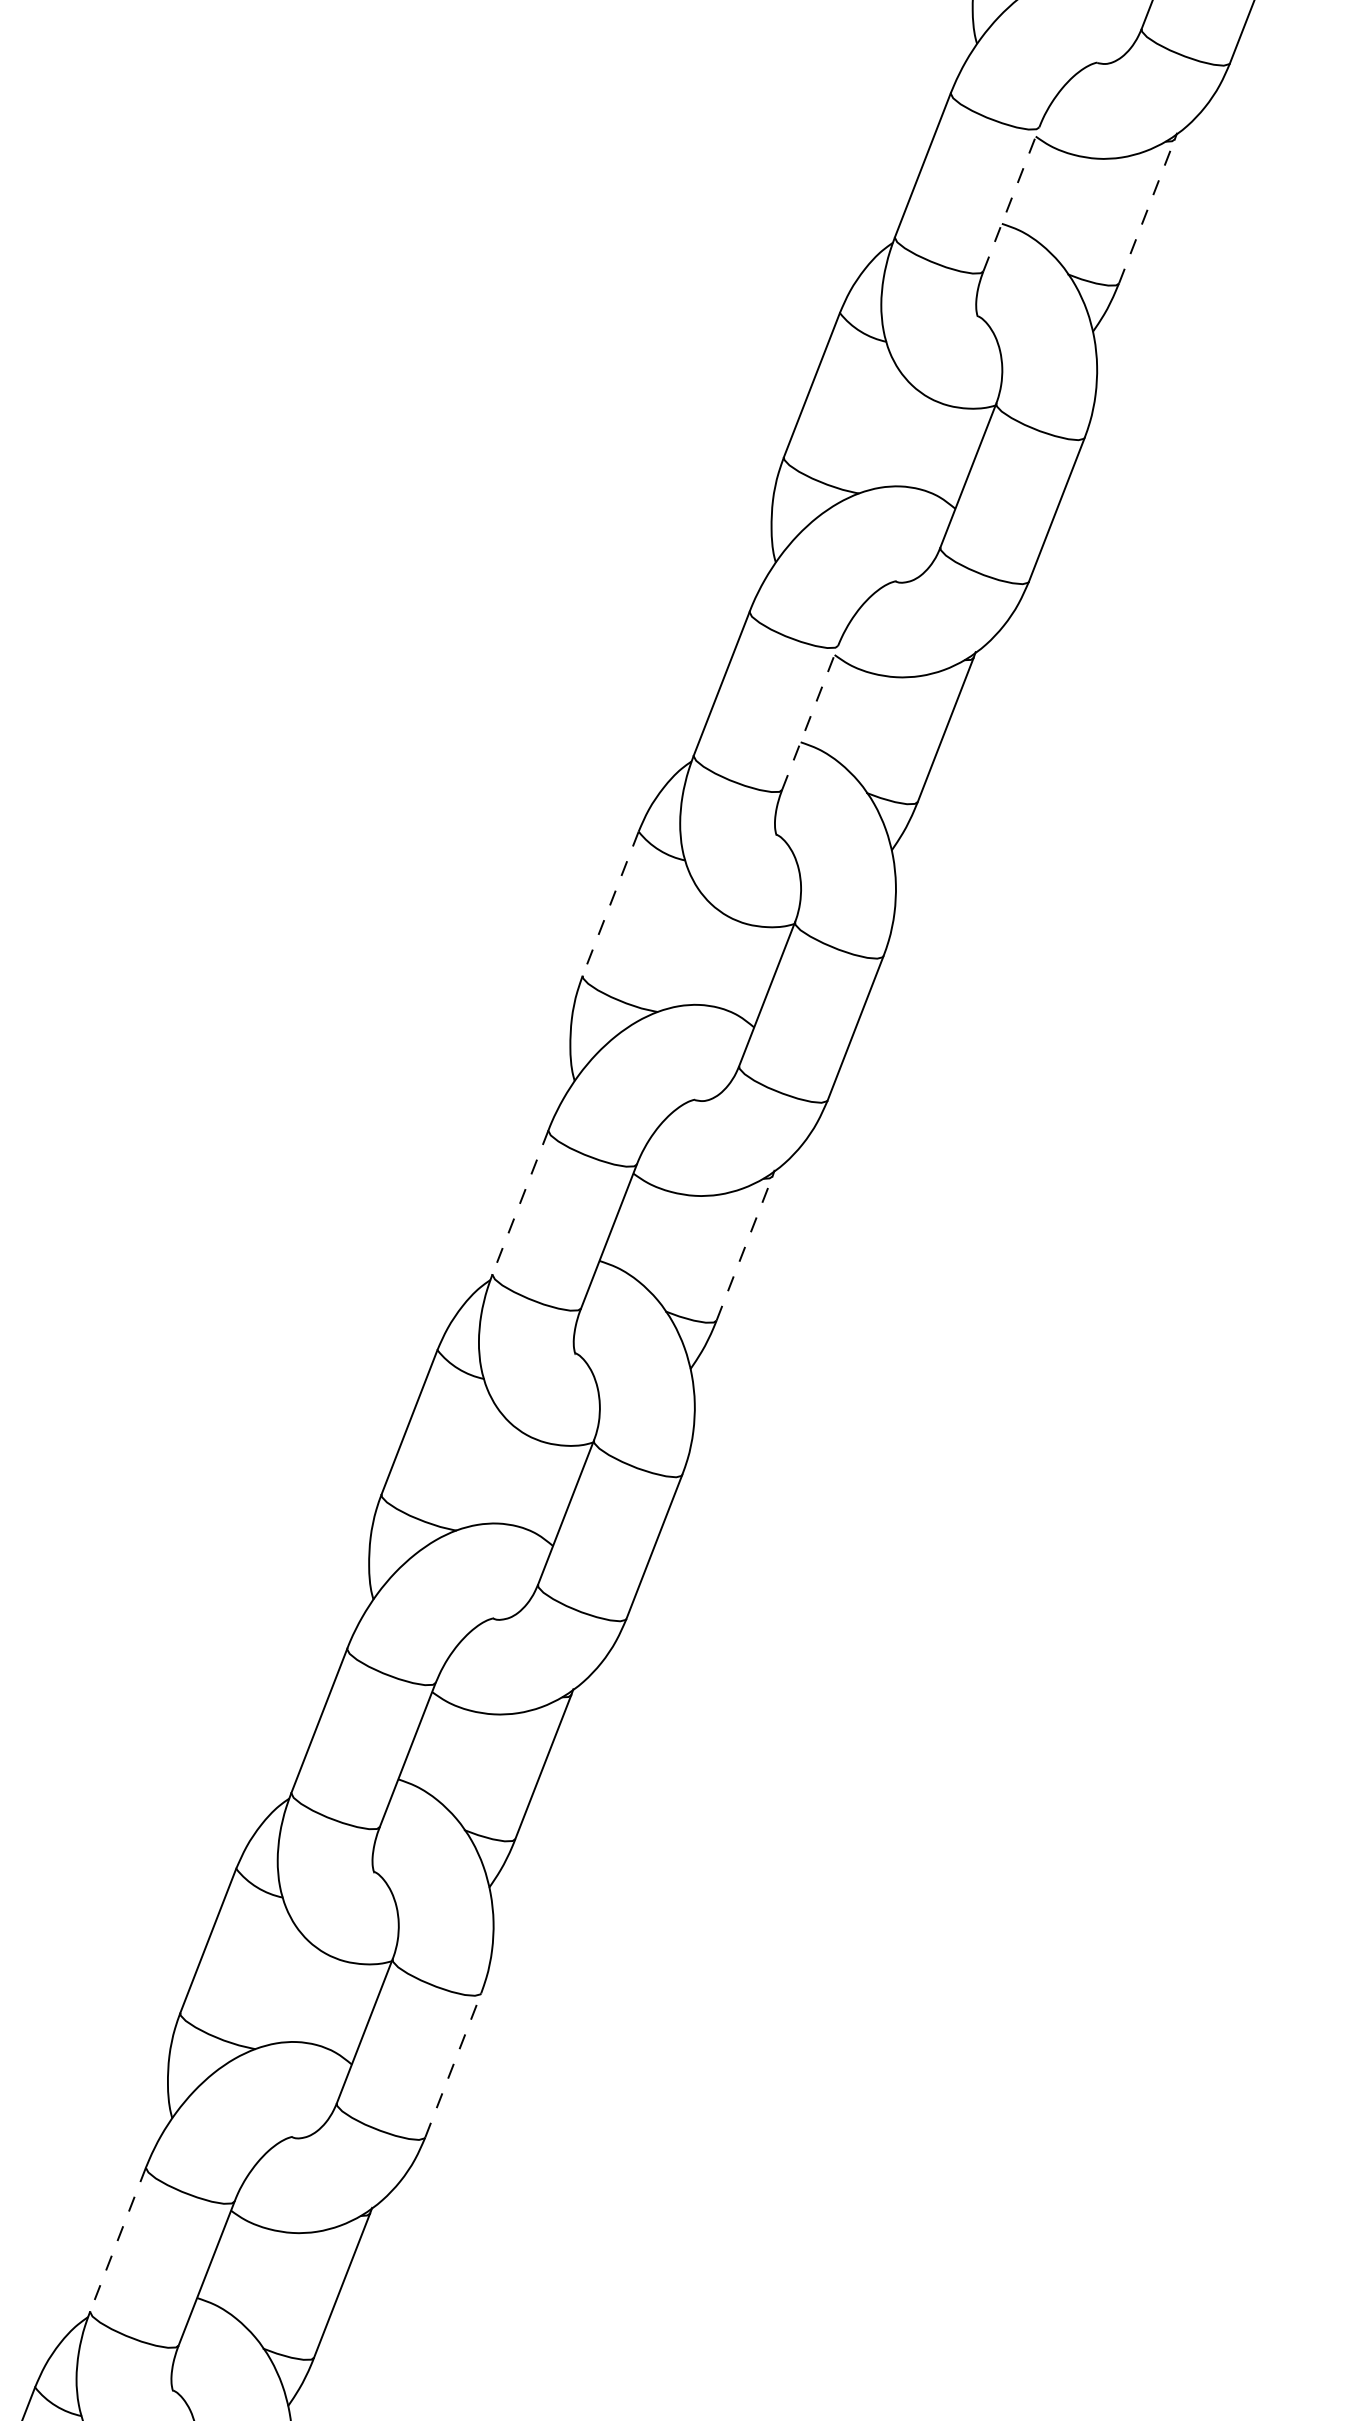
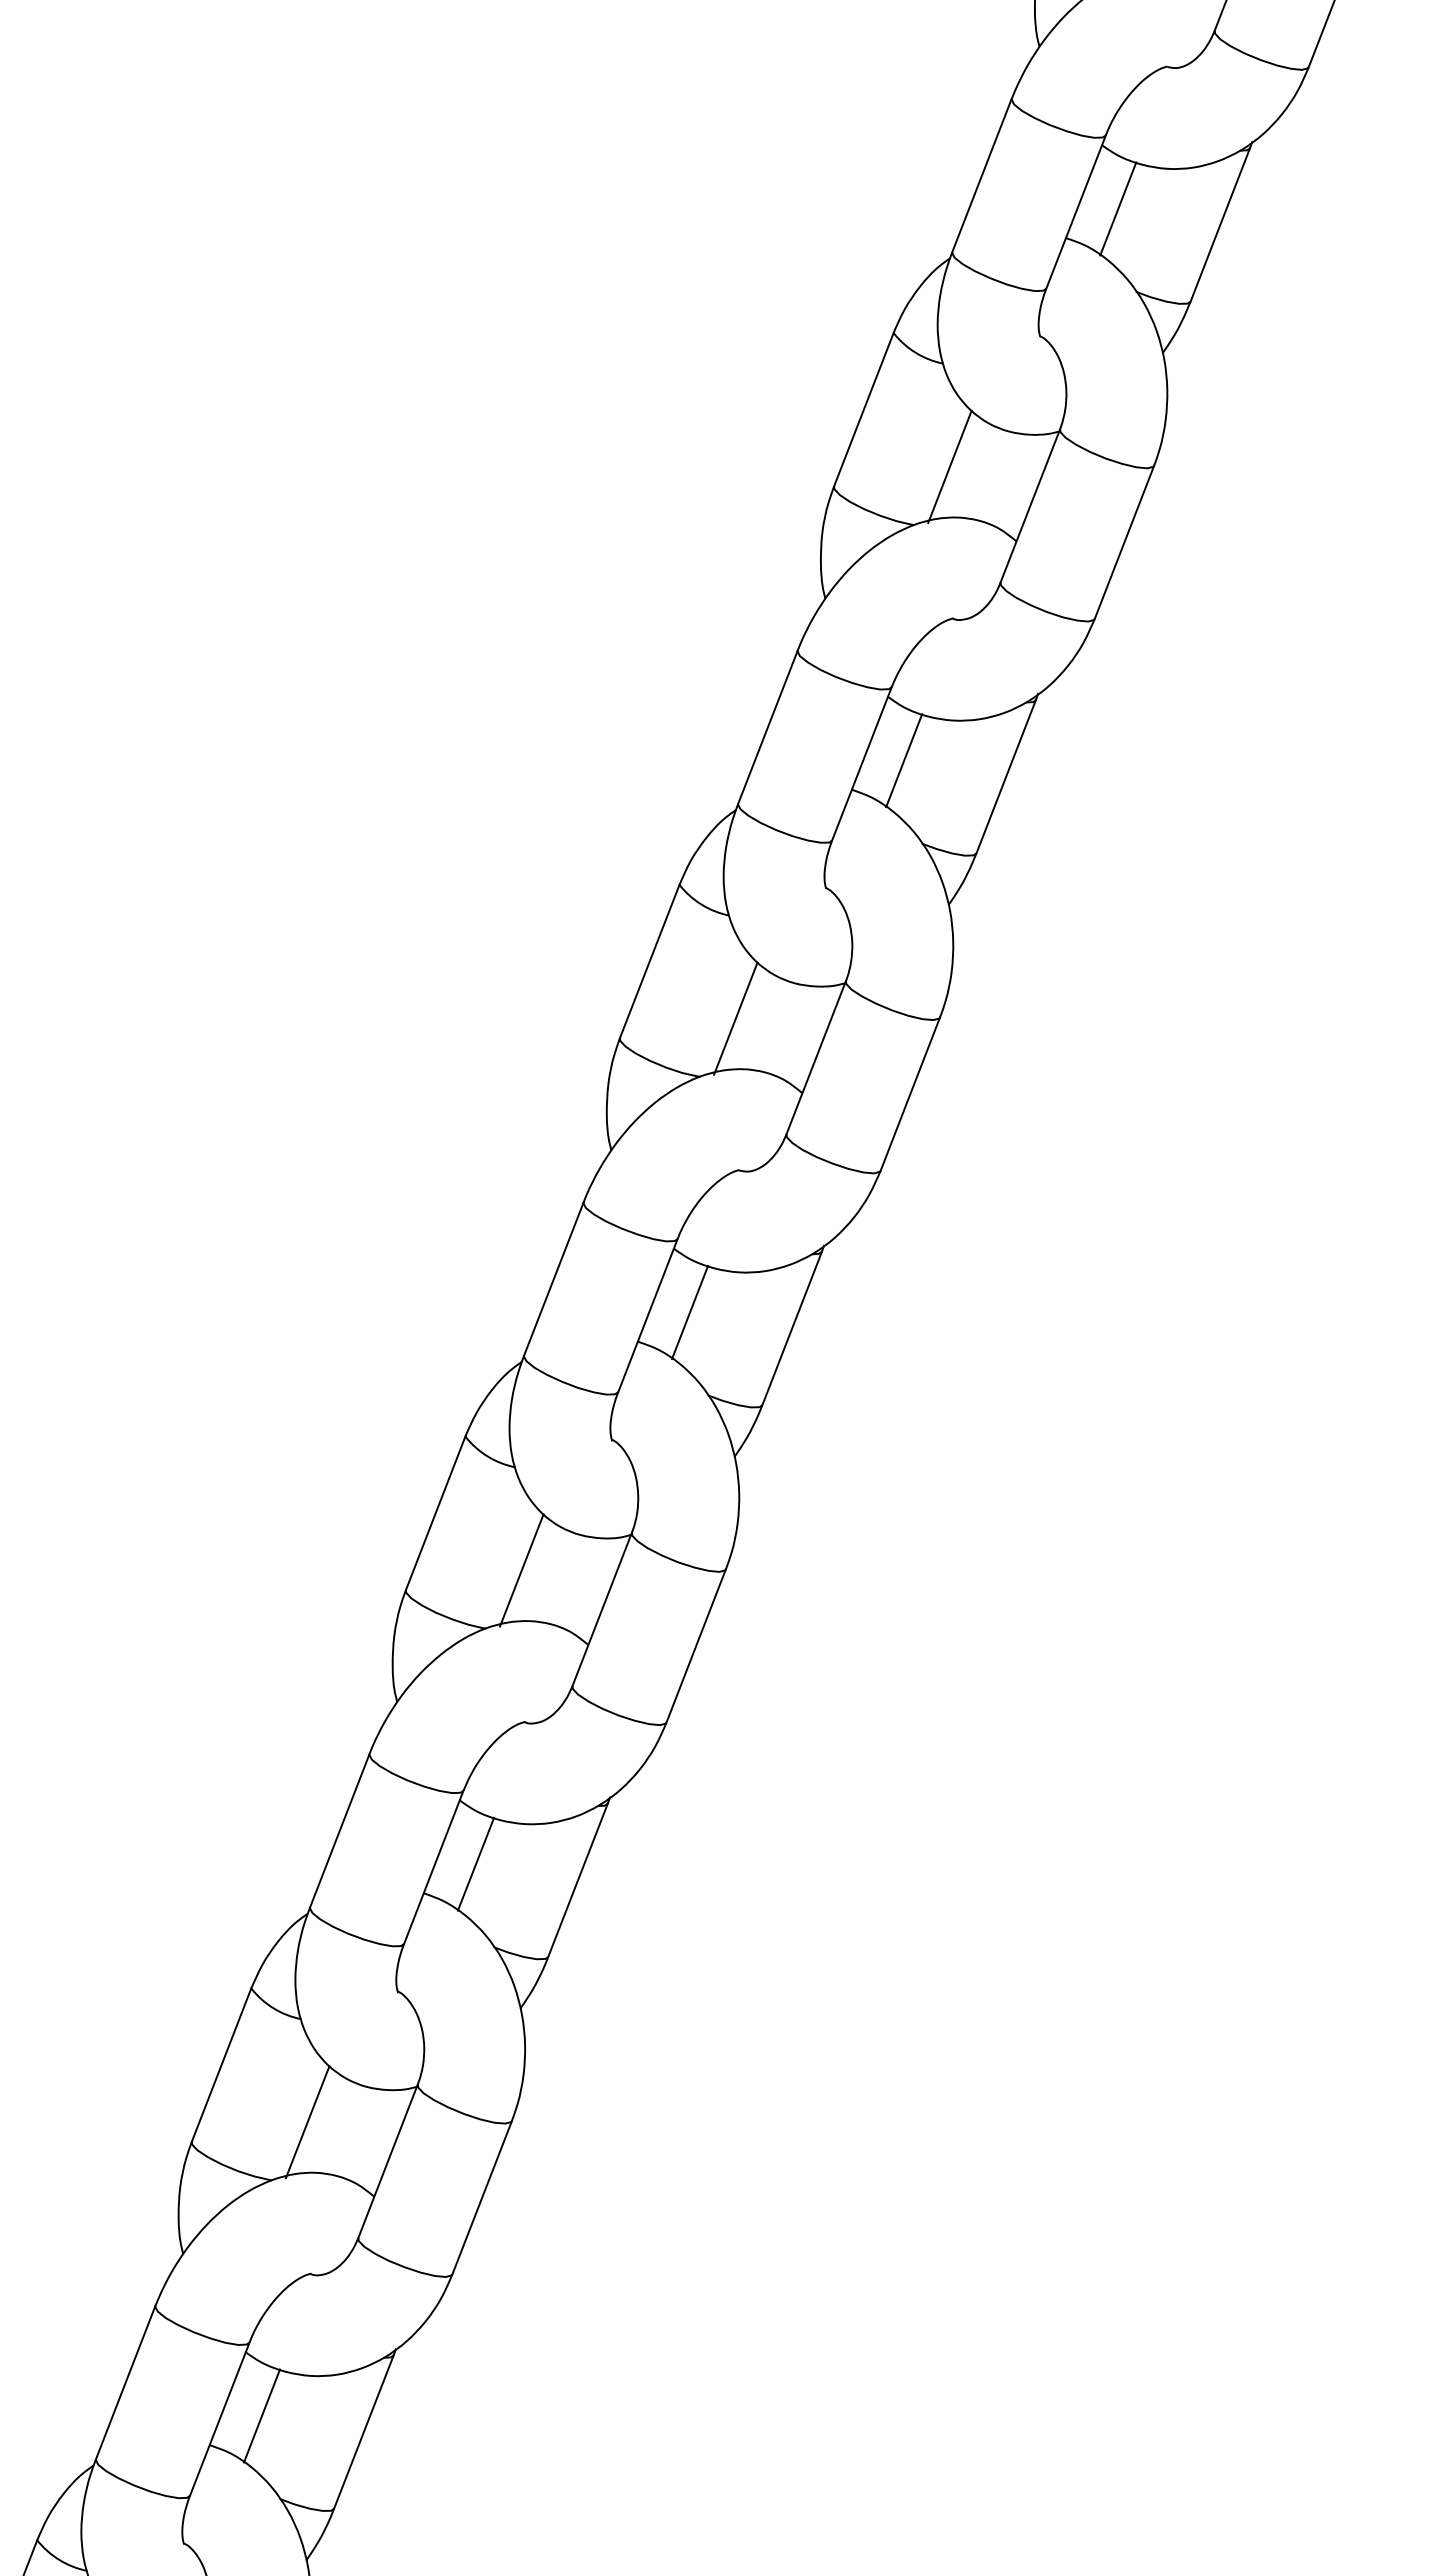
line: (1051, 195) -> (1118, 208), added
line: (1011, 198) -> (1076, 211), dashed -> solid
line: (1147, 211) -> (1220, 224), dashed -> solid
line: (892, 438) -> (949, 466), added
line: (850, 714) -> (904, 760), added
line: (810, 717) -> (862, 763), dashed -> solid
line: (610, 904) -> (649, 962), dashed -> solid
line: (691, 957) -> (735, 1018), added
line: (520, 1202) -> (553, 1279), dashed -> solid
line: (649, 1232) -> (690, 1311), added
line: (744, 1248) -> (792, 1328), dashed -> solid
line: (490, 1475) -> (521, 1570), added
line: (446, 1751) -> (475, 1863), added
line: (289, 1994) -> (307, 2122), added
line: (453, 2065) -> (482, 2197), dashed -> solid
line: (118, 2240) -> (125, 2383), dashed -> solid
line: (245, 2270) -> (261, 2415), added

